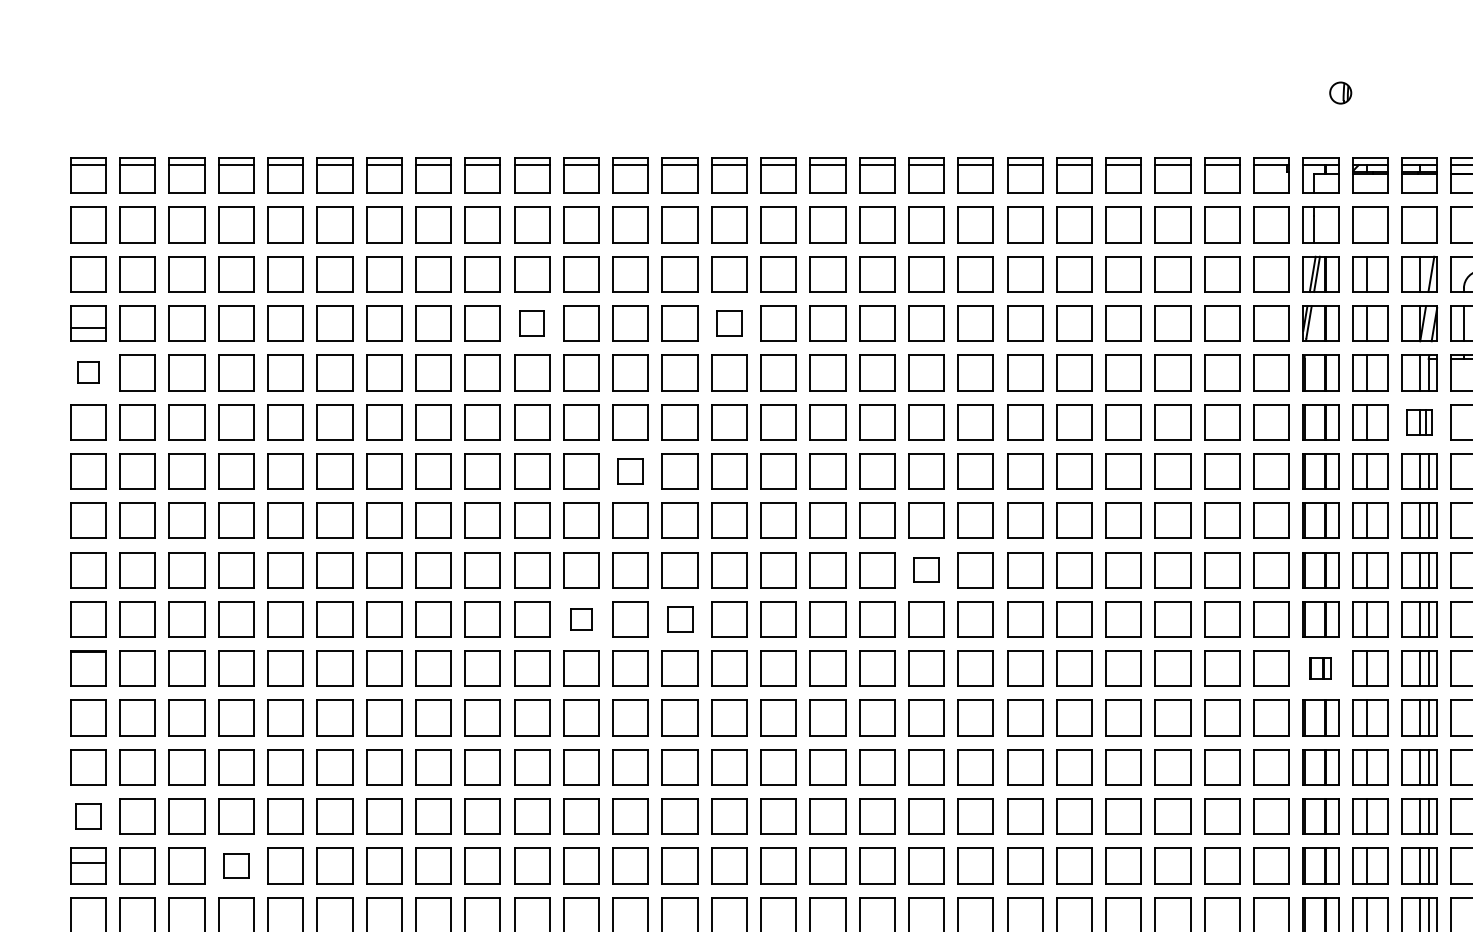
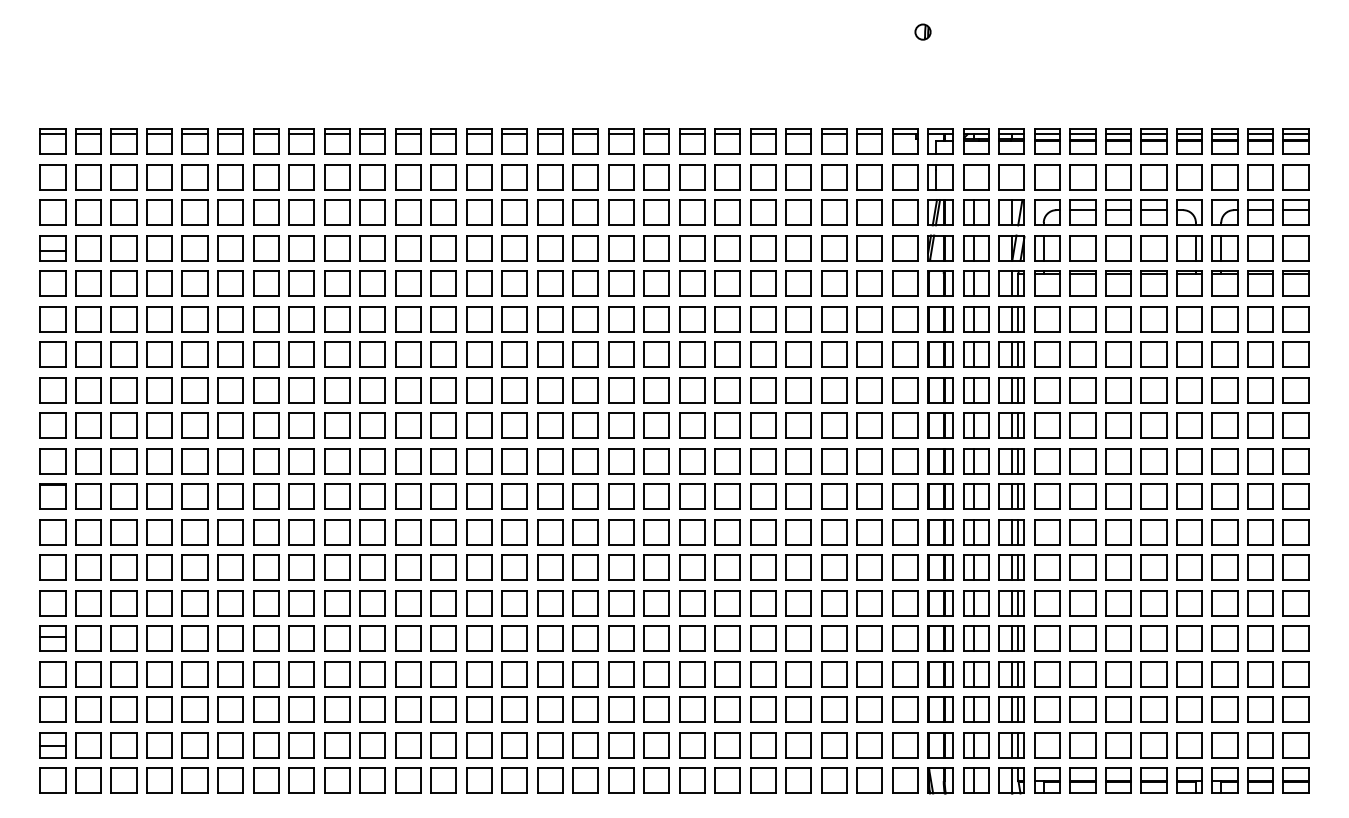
part: (1339, 92) -> (922, 31), moved
part: (531, 324) -> (372, 248), size x1.43
part: (729, 324) -> (514, 248), size x1.43
part: (87, 372) -> (52, 283), size x1.67
part: (1419, 422) -> (1011, 319), size x1.43
part: (630, 471) -> (443, 354), size x1.43
part: (926, 569) -> (656, 425), size x1.43
part: (581, 619) -> (408, 461), size x1.67
part: (680, 619) -> (479, 461), size x1.43
part: (1320, 668) -> (940, 496), size x1.67
part: (87, 817) -> (52, 603), size x1.43
part: (236, 865) -> (159, 638), size x1.43

